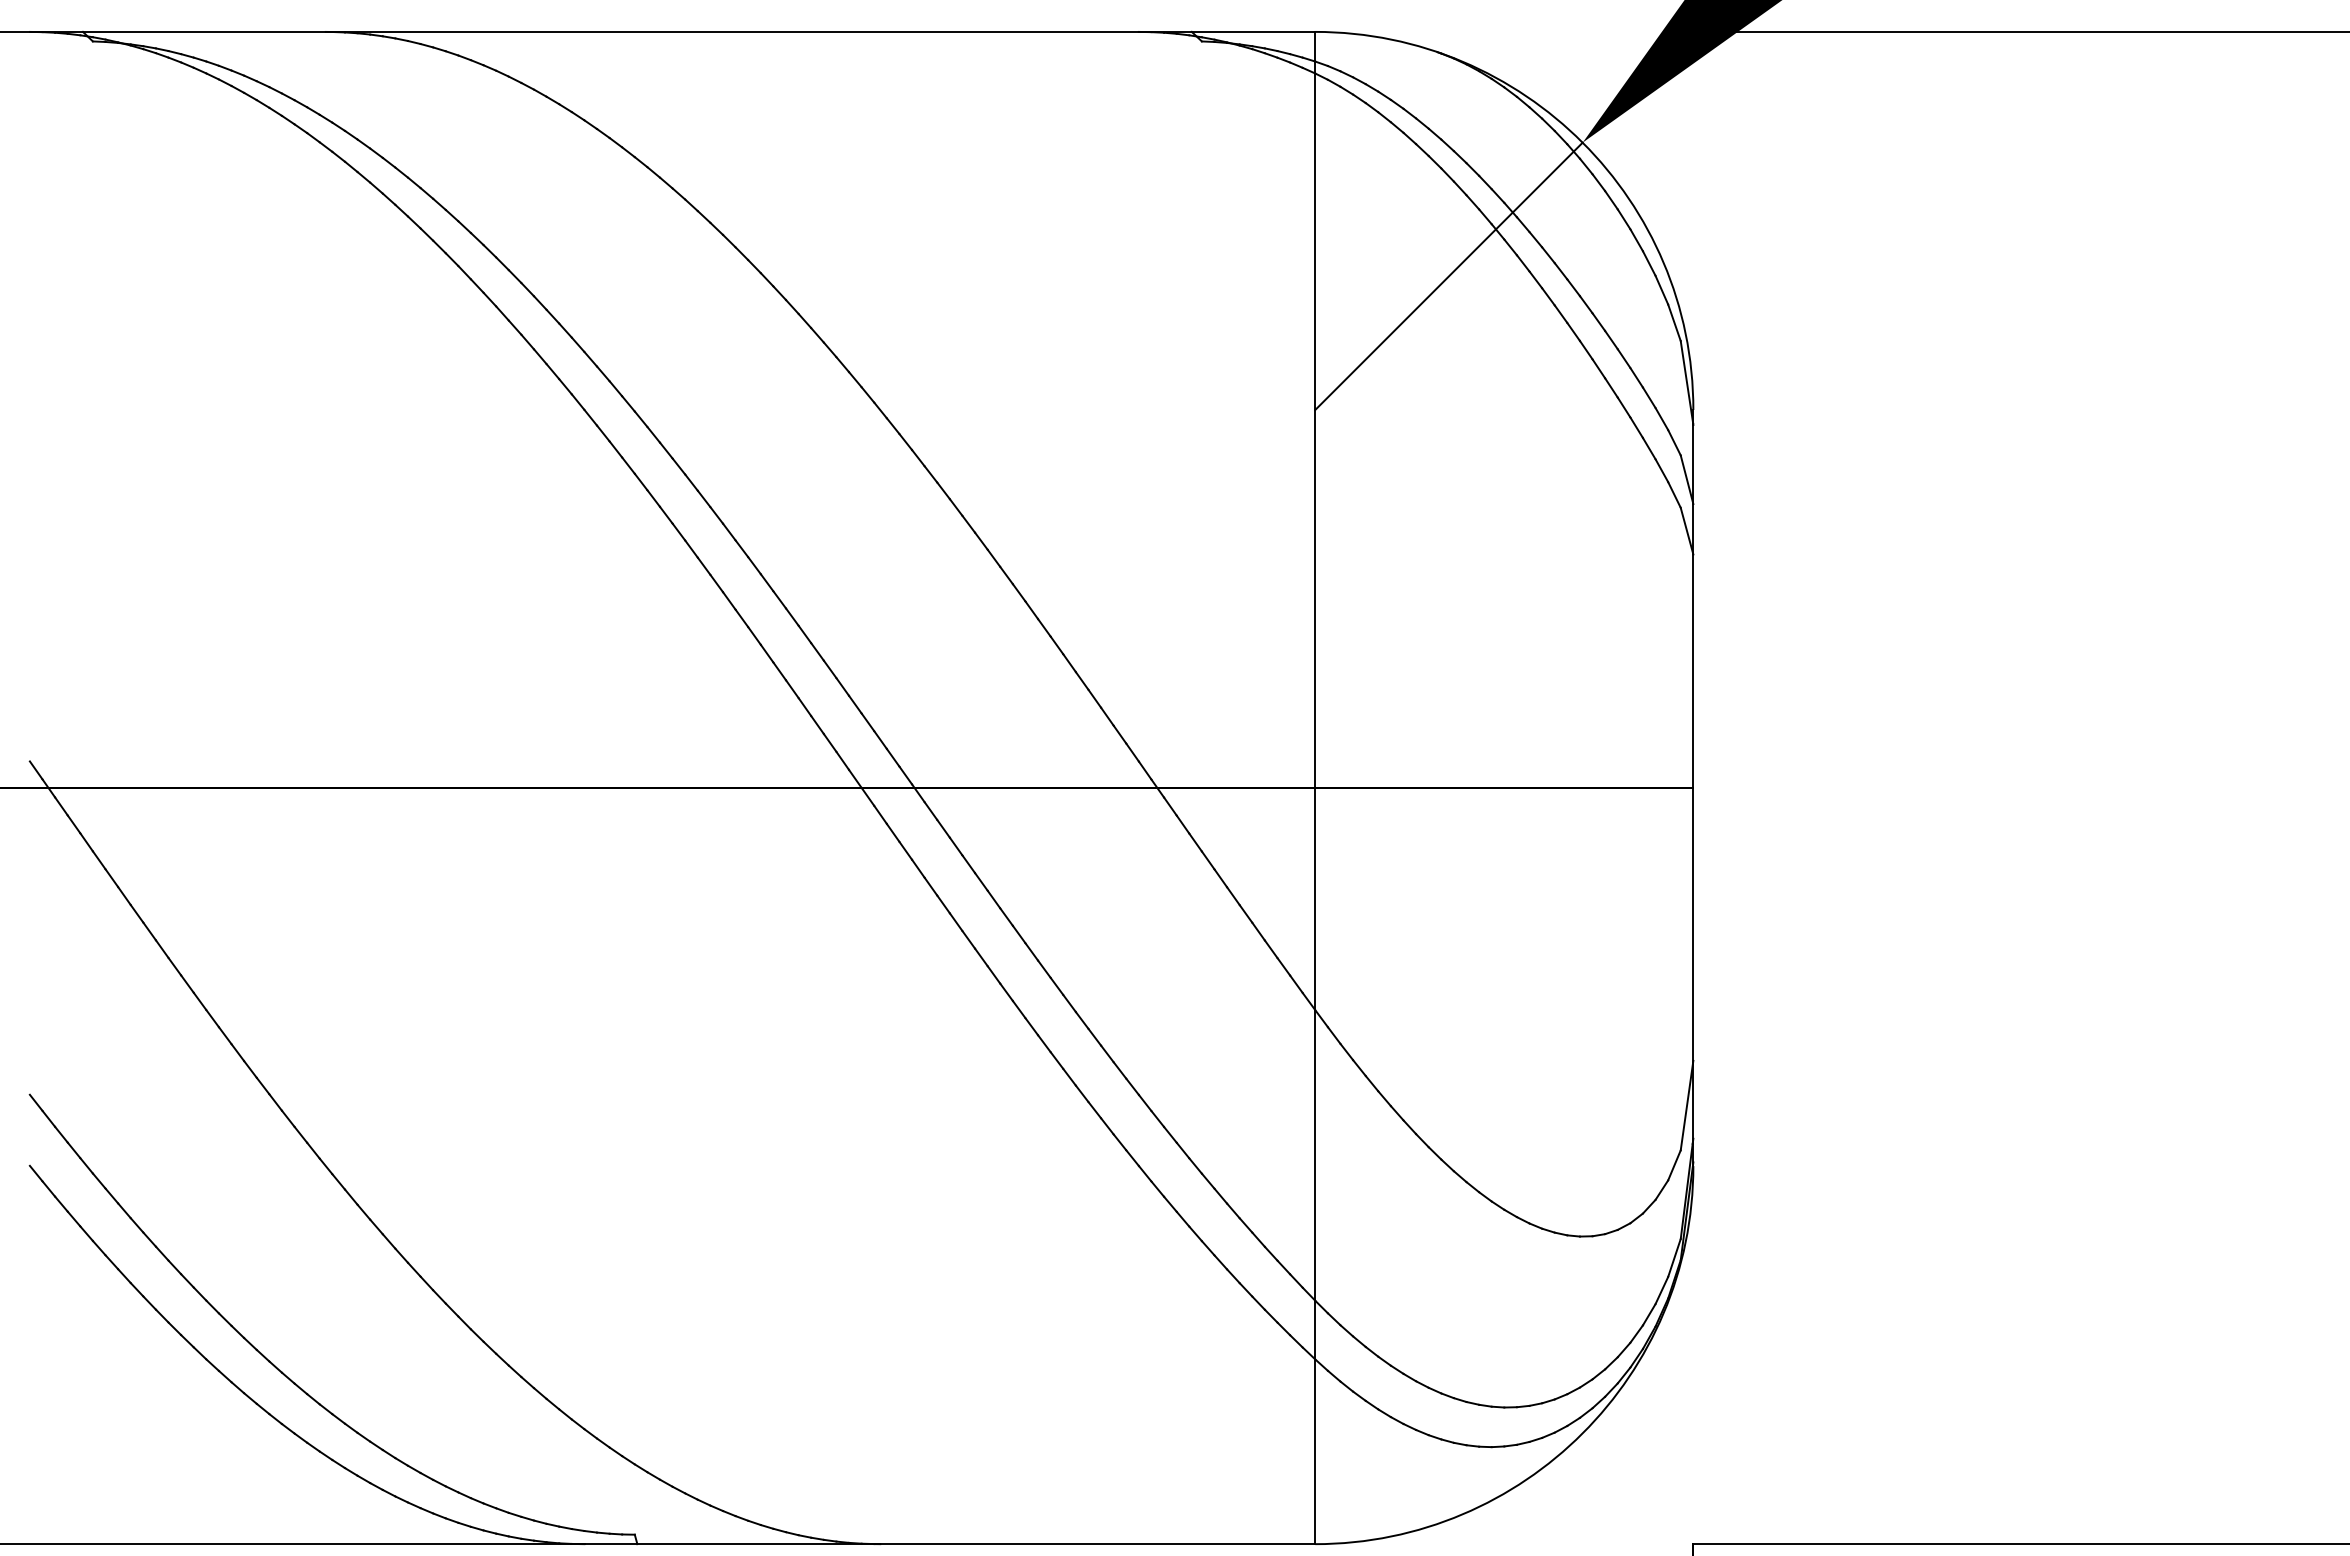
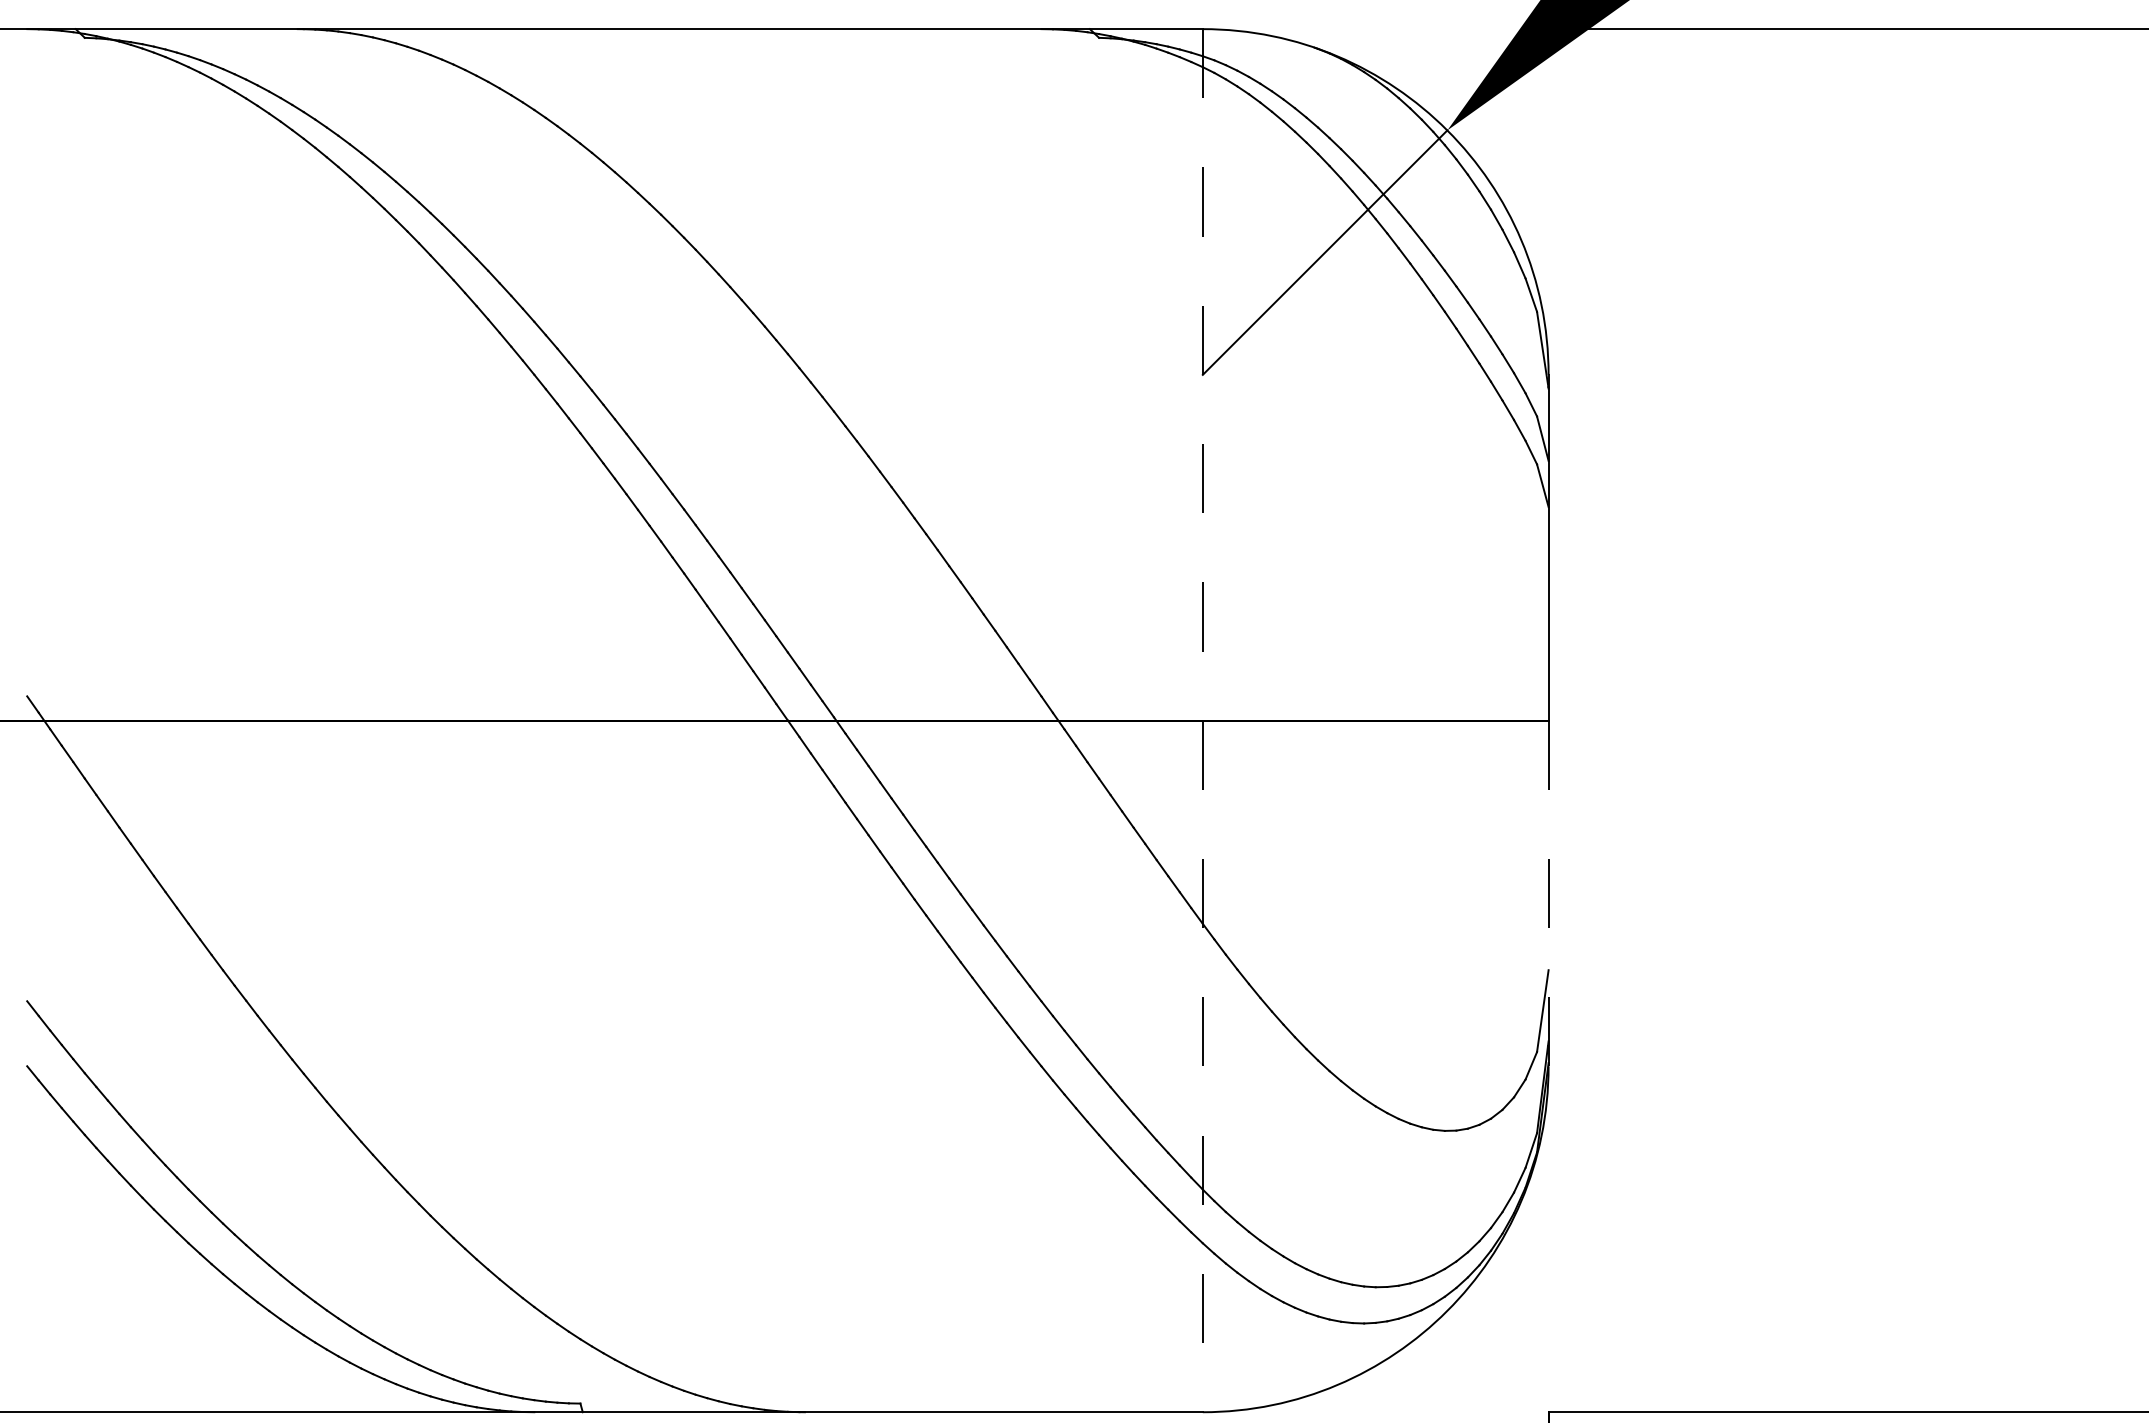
line: (1315, 788) -> (1203, 721), solid -> dashed
line: (1693, 976) -> (1548, 893), solid -> dashed

